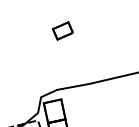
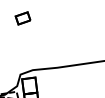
part: (62, 31) -> (22, 18), moved

